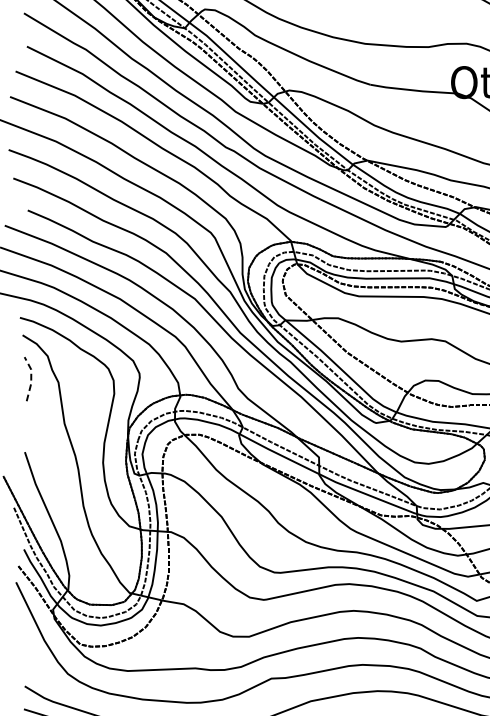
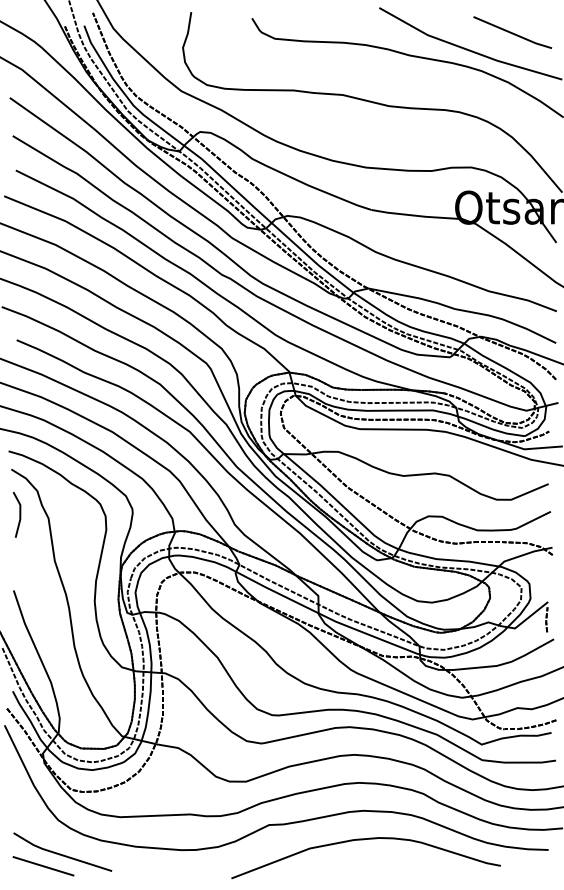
line: (31, 377) -> (20, 513), dashed -> solid

